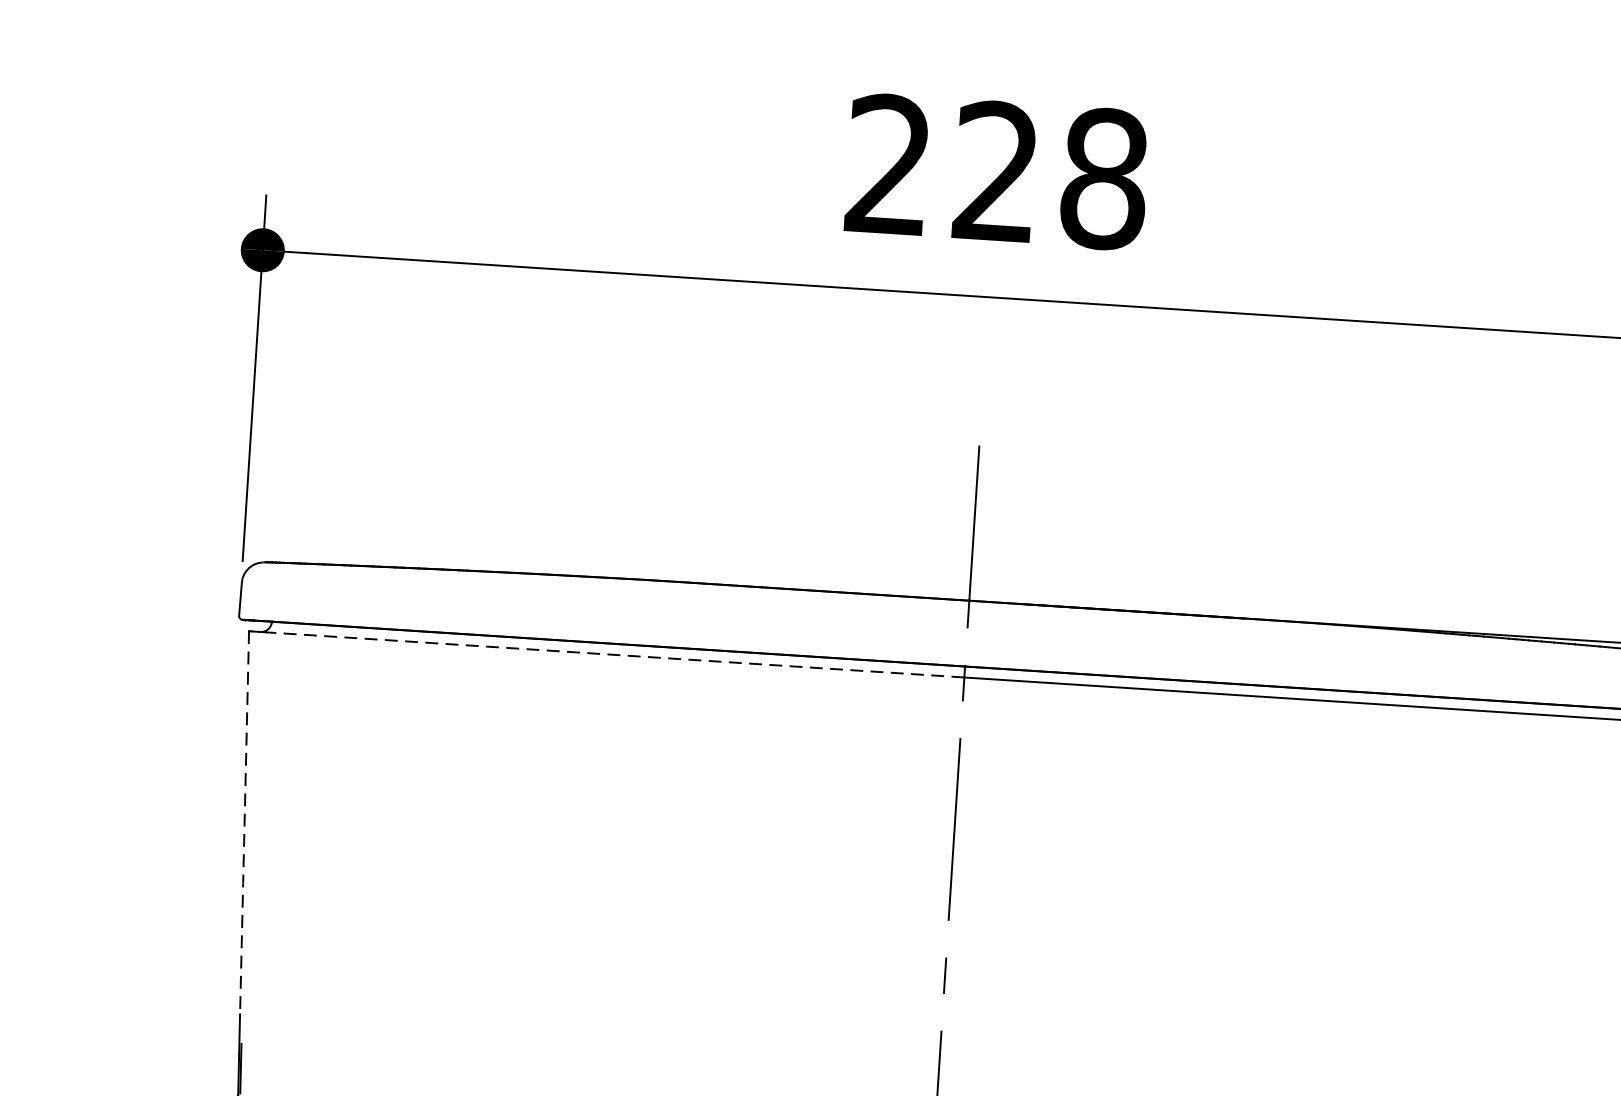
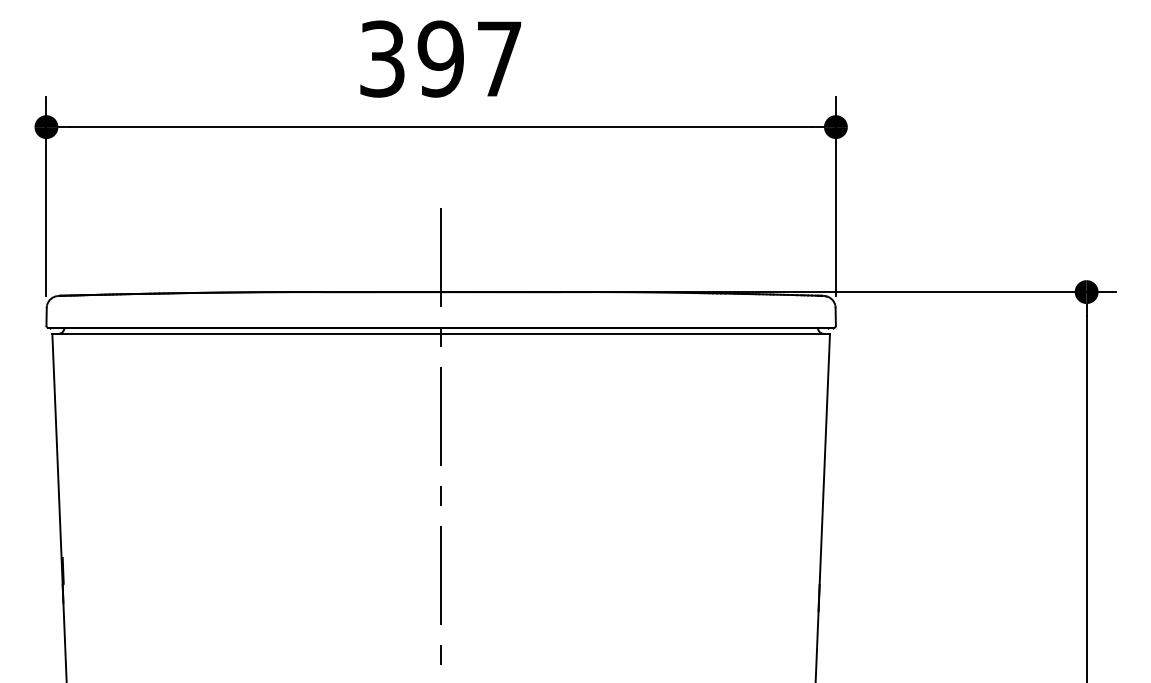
text: (997, 170) -> (441, 58), 228 -> 397
line: (615, 654) -> (251, 333), dashed -> solid
line: (244, 822) -> (56, 437), dashed -> solid

